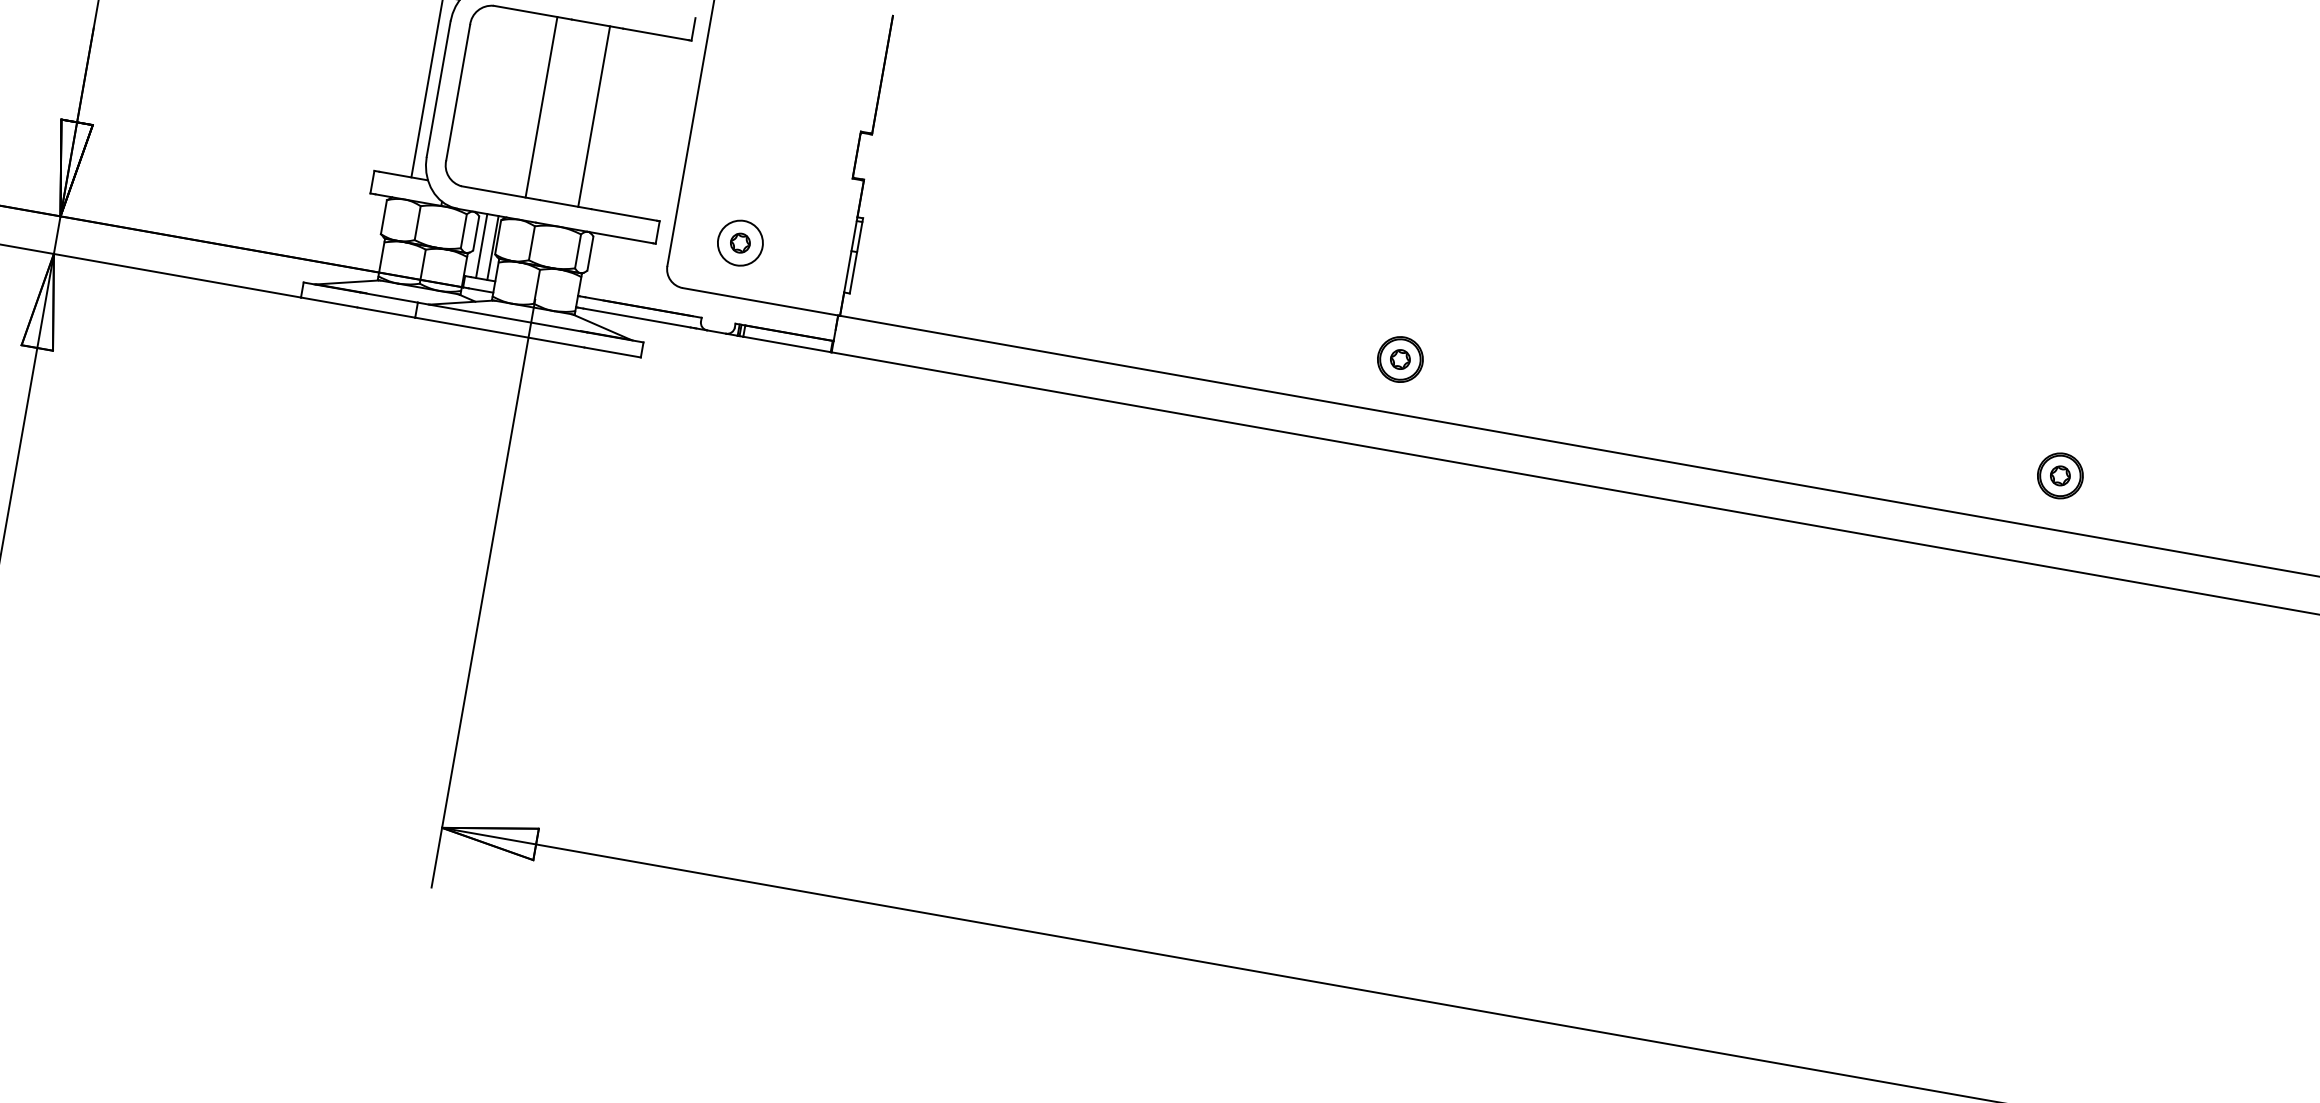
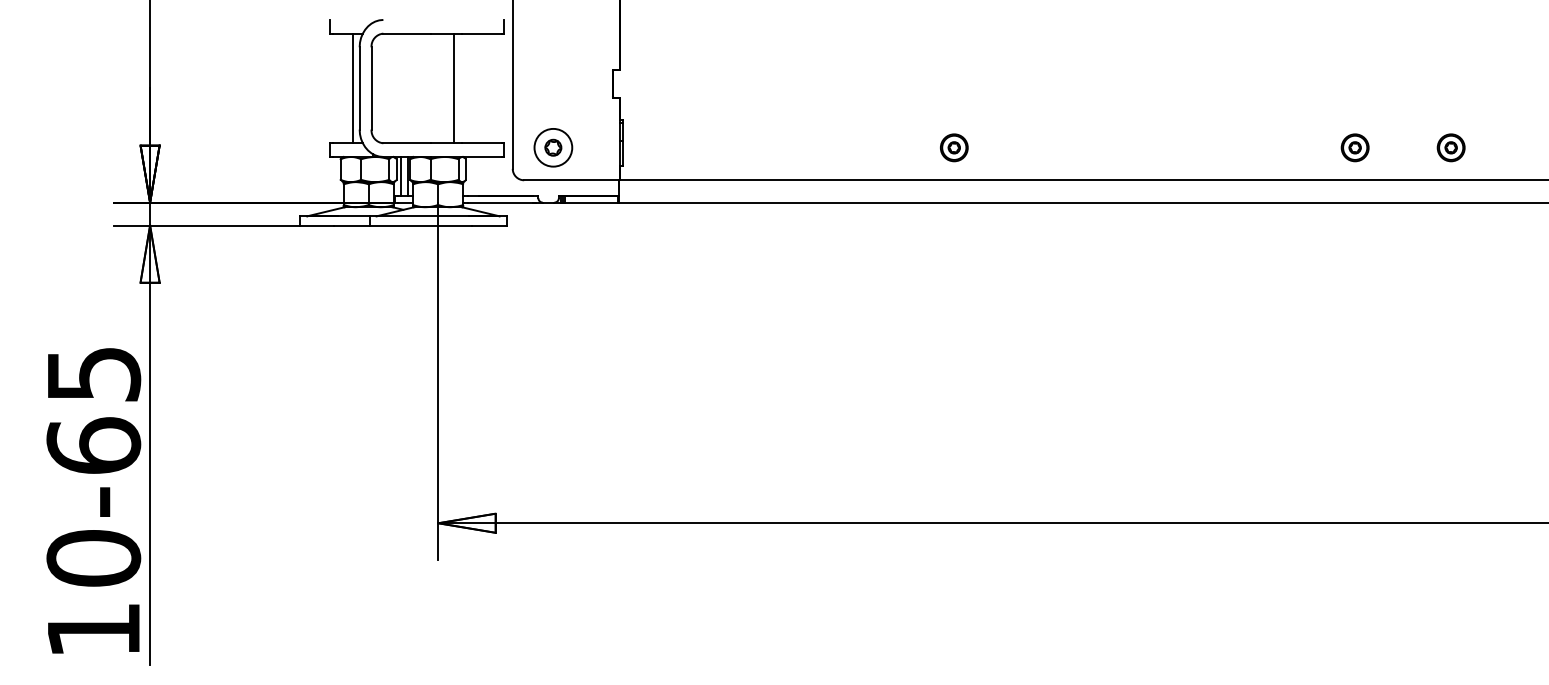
line: (542, 107) -> (422, 88), removed
part: (740, 242) -> (553, 147), size x1.4
part: (2217, 503) -> (1450, 147), added

